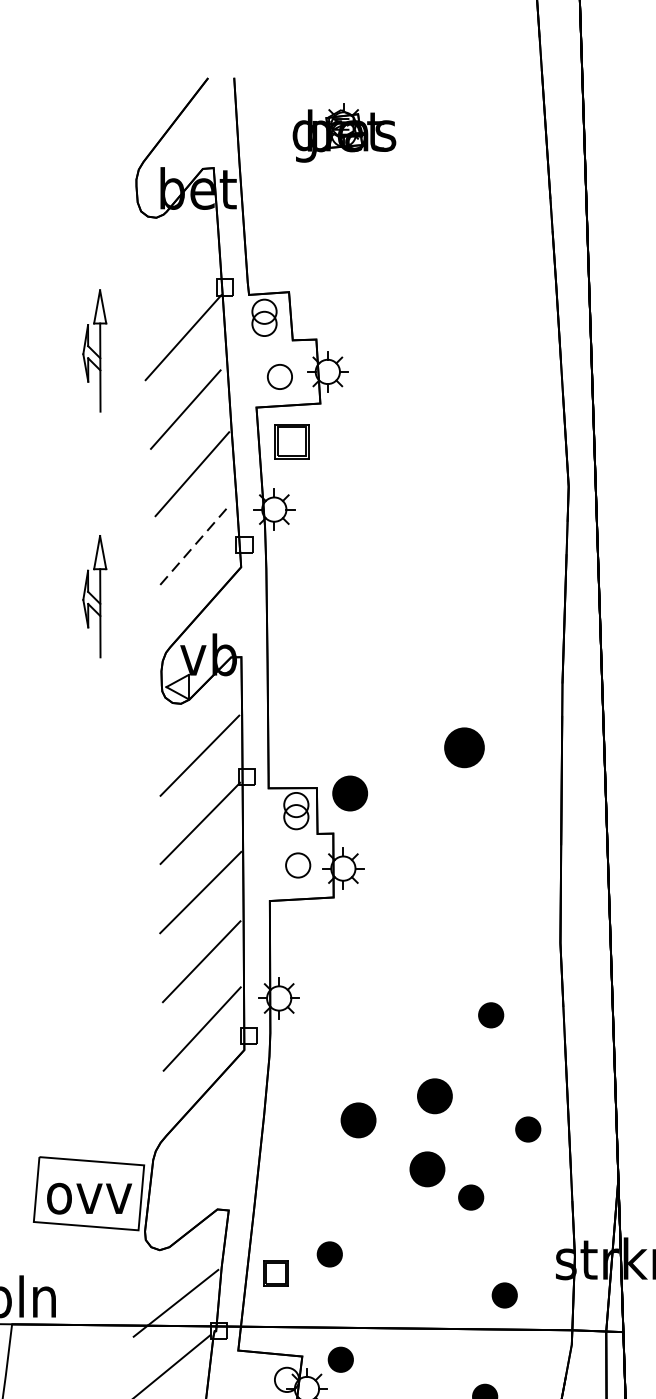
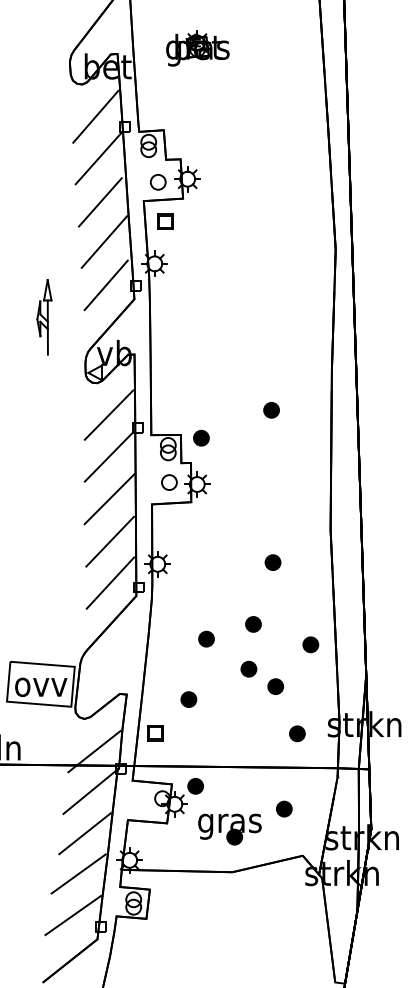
part: (343, 133) -> (197, 48), moved
line: (177, 269) -> (95, 116), added
part: (94, 351) -> (44, 166), removed
part: (291, 440) -> (165, 221), size x0.71
line: (195, 544) -> (106, 285), dashed -> solid
part: (464, 748) -> (271, 410), size x0.62
part: (350, 792) -> (201, 437), size x0.71
part: (490, 1015) -> (272, 562), moved
part: (434, 1096) -> (253, 624), size x0.71
part: (358, 1119) -> (206, 638), size x0.71
part: (426, 1168) -> (248, 668), size x0.71
part: (329, 1254) -> (188, 699), moved
part: (504, 1294) -> (297, 733), moved

